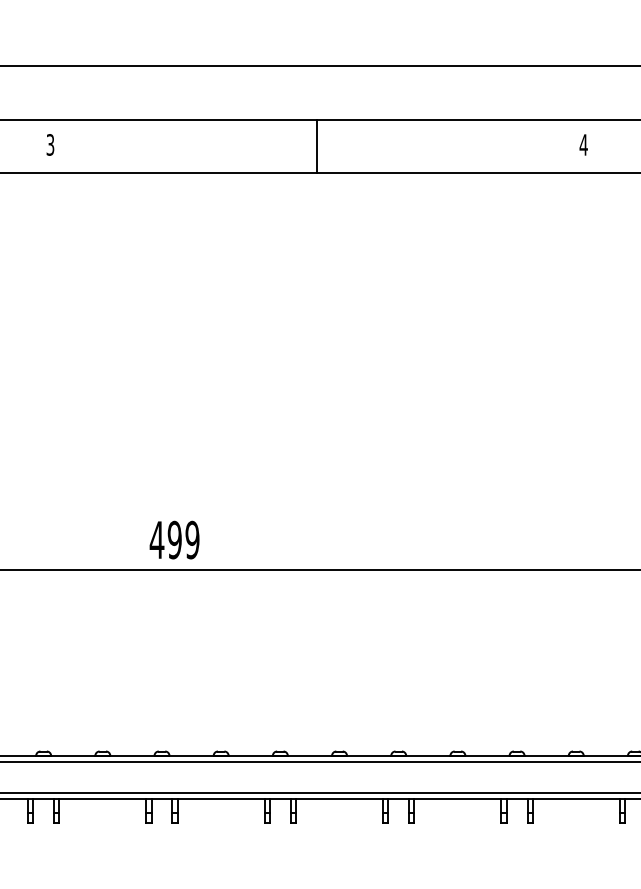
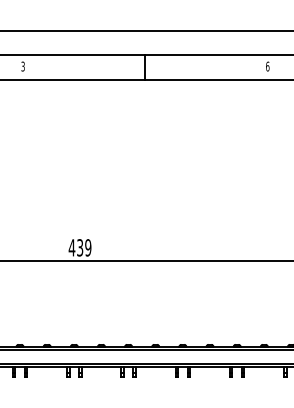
text: (583, 144) -> (267, 66), 4 -> 6
text: (175, 539) -> (80, 247), 499 -> 439

